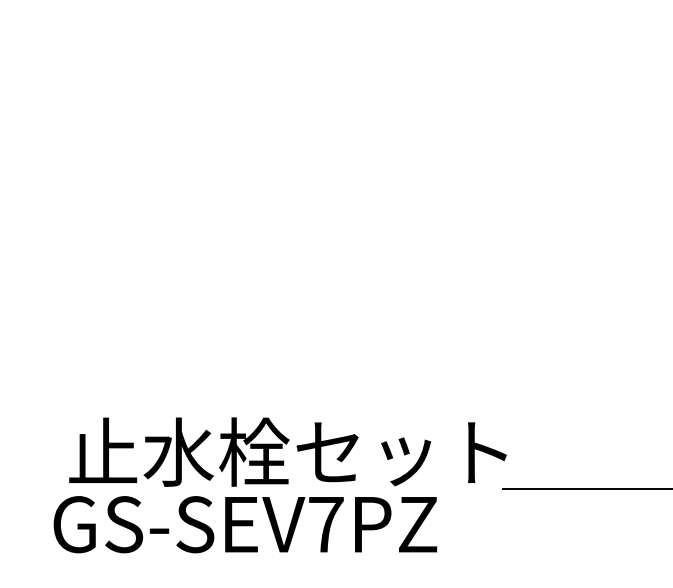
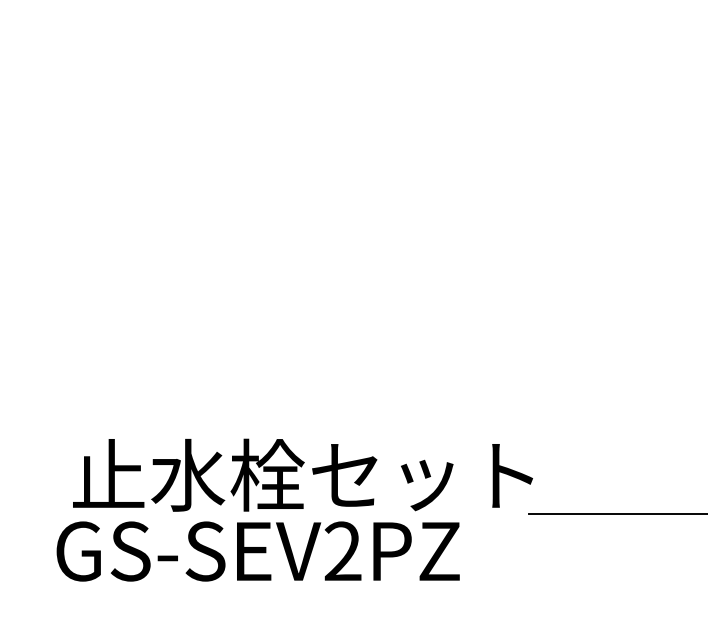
text: (325, 524) -> (342, 551), GS-SEV7PZ -> GS-SEV2PZ

